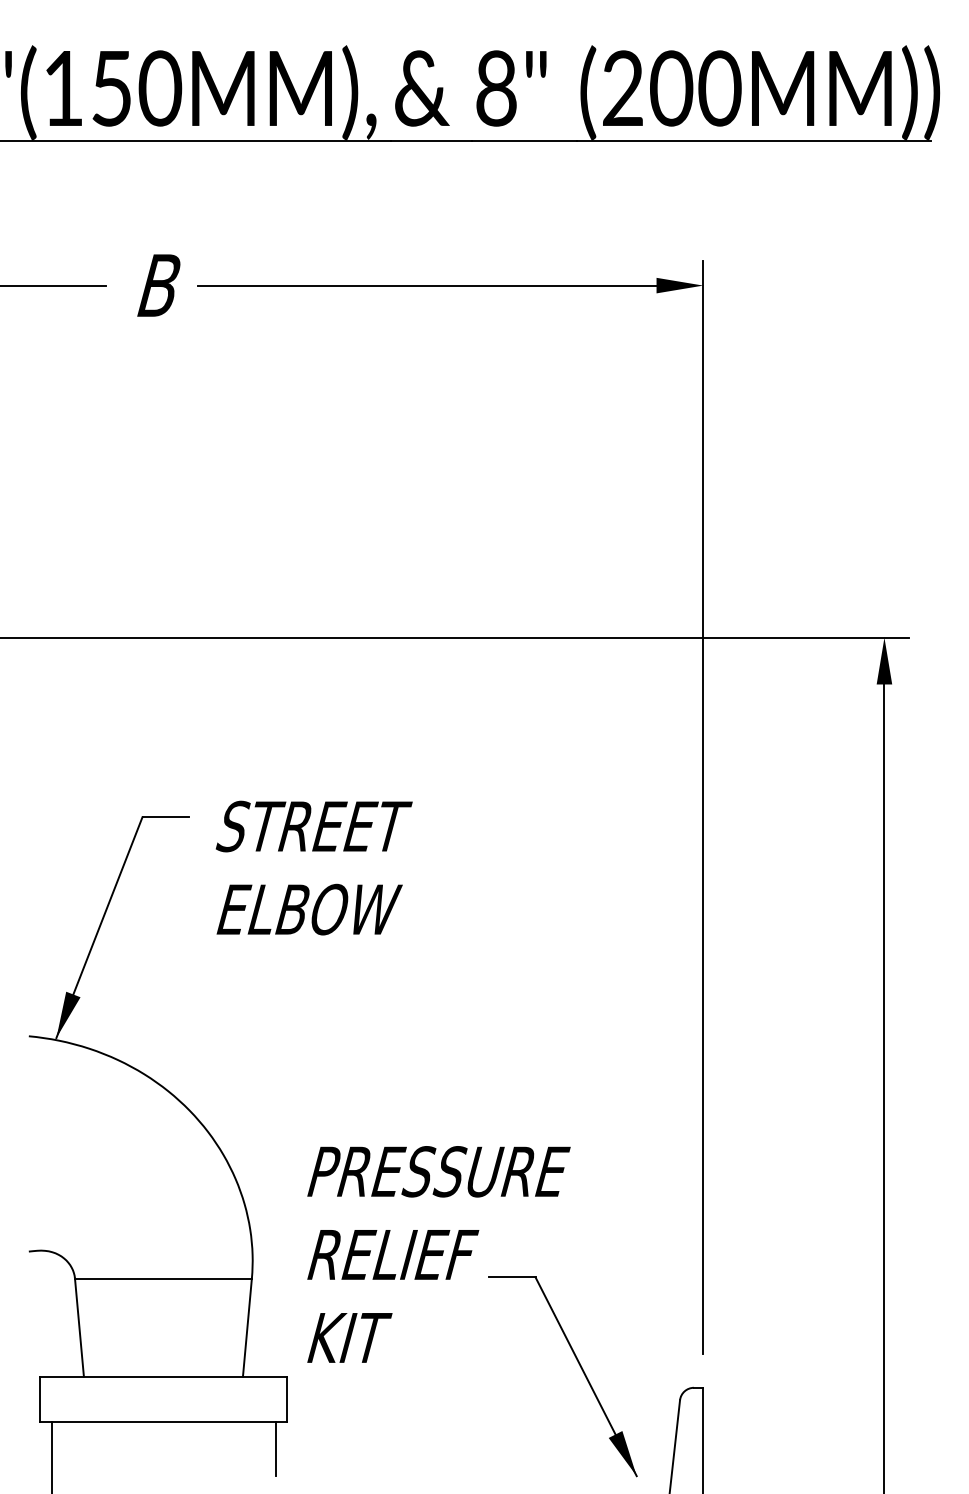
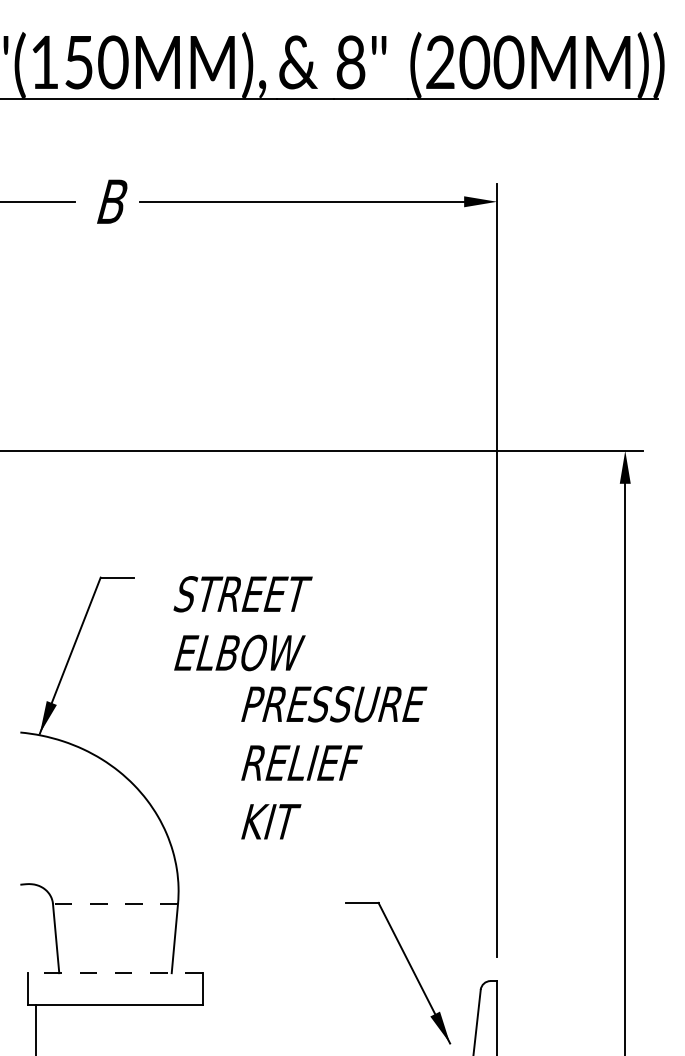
text: (313, 867) -> (242, 623), moved
text: (439, 1254) -> (334, 762), moved
line: (163, 1278) -> (115, 903), solid -> dashed
line: (163, 1377) -> (115, 973), solid -> dashed
line: (275, 1447) -> (194, 1023), removed

